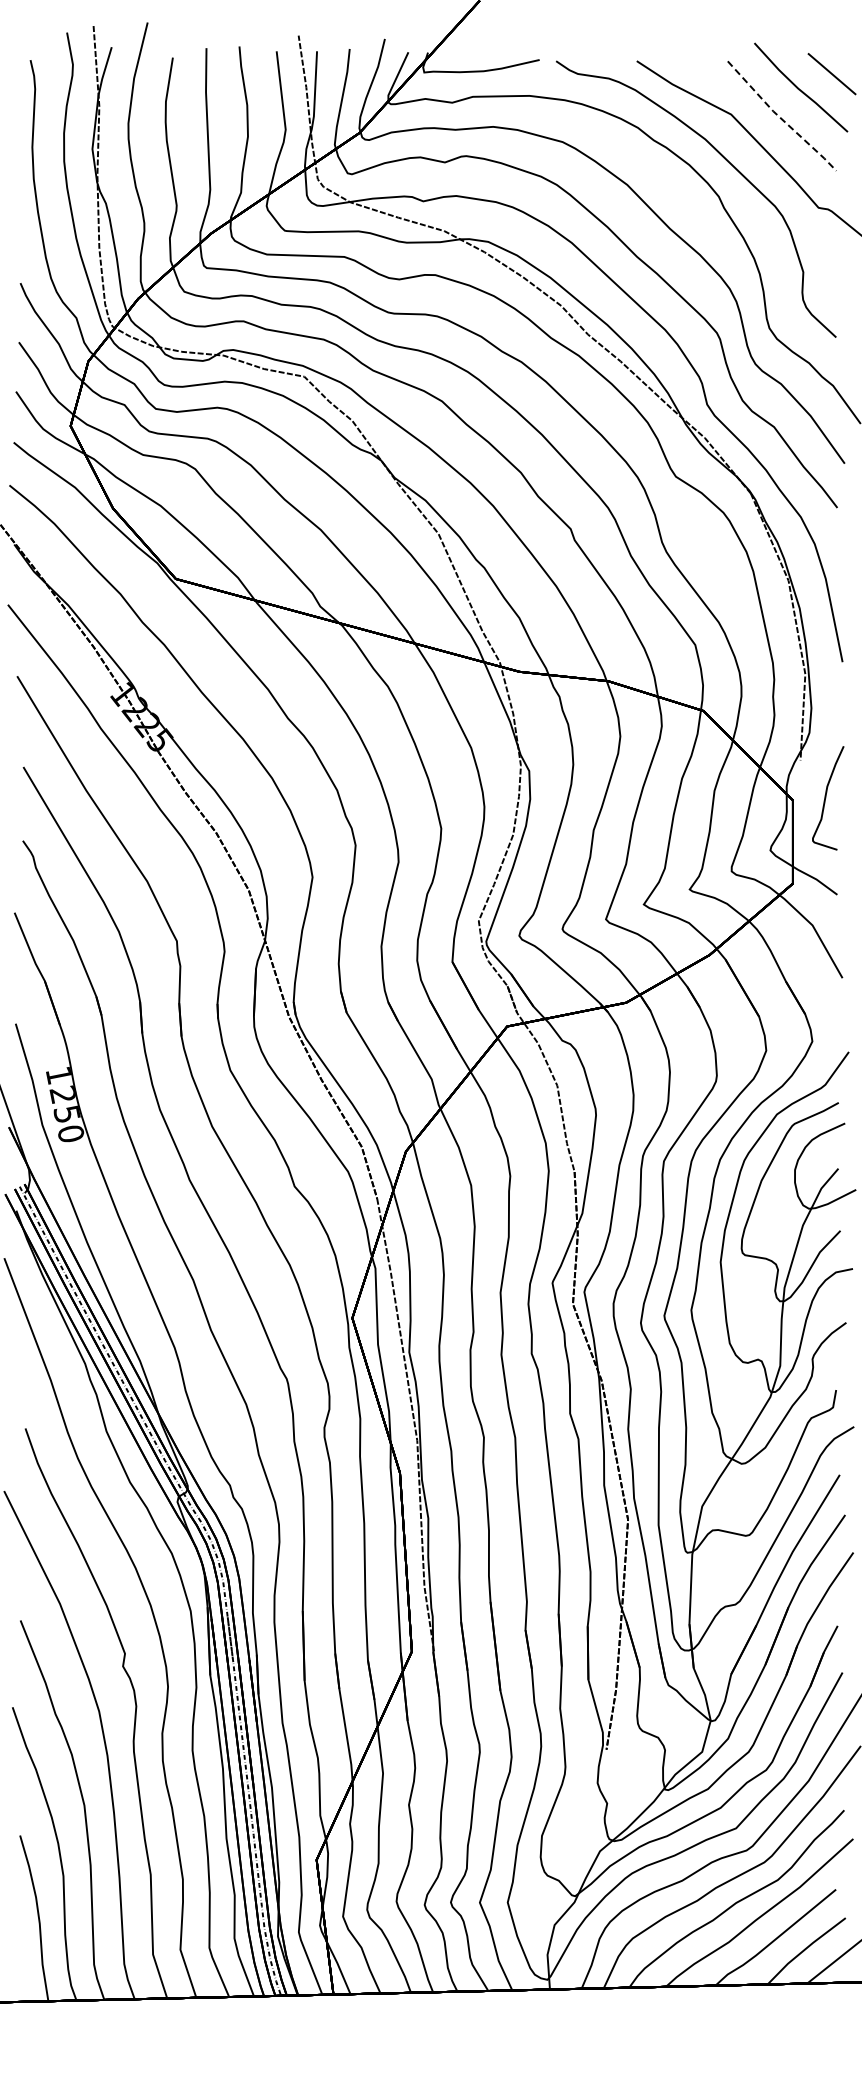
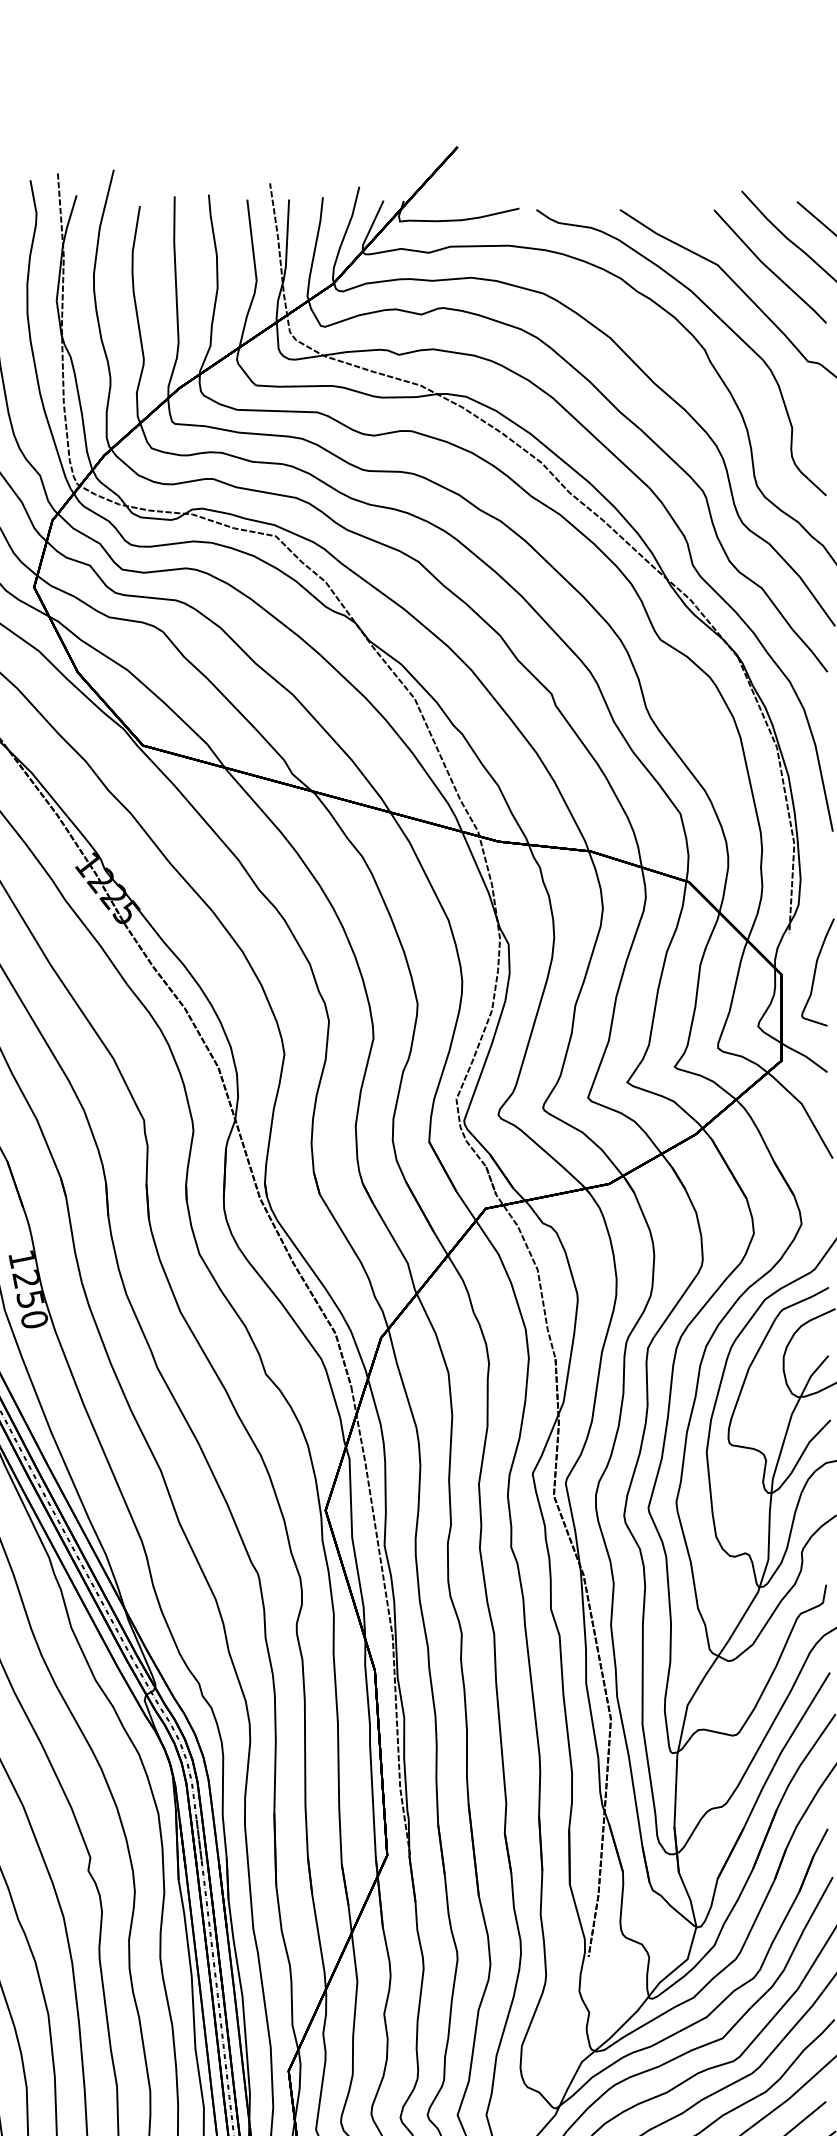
line: (780, 118) -> (768, 269), dashed -> solid

